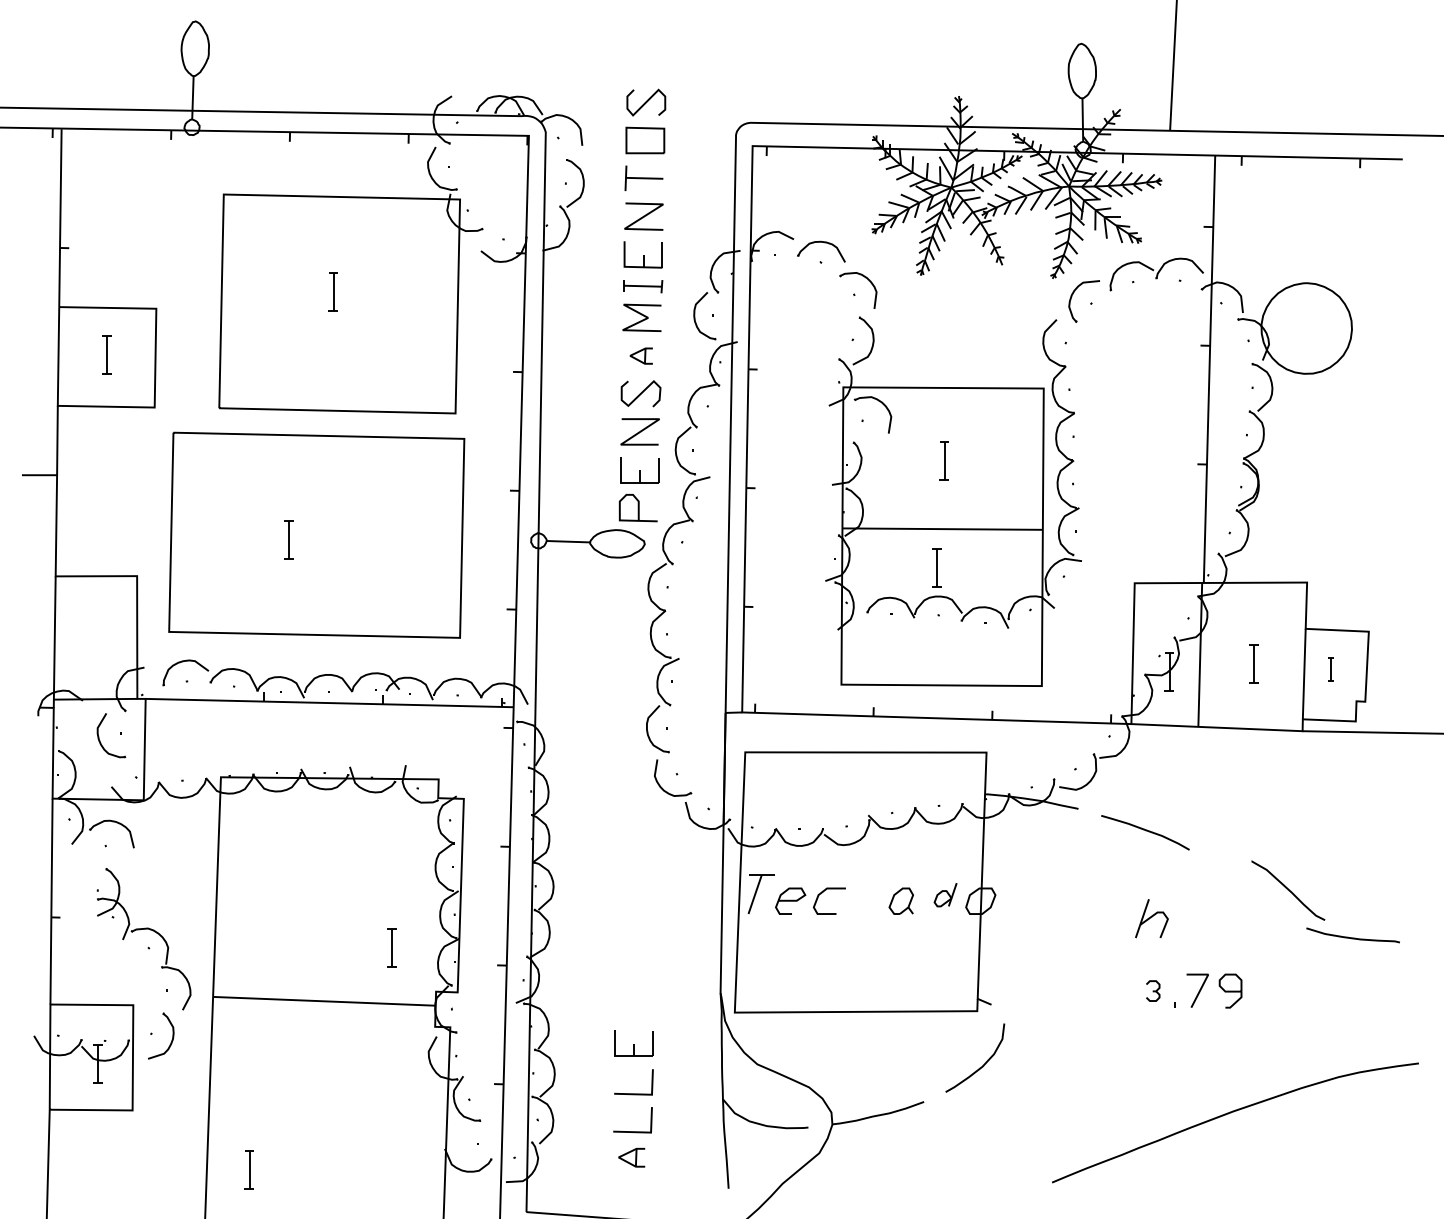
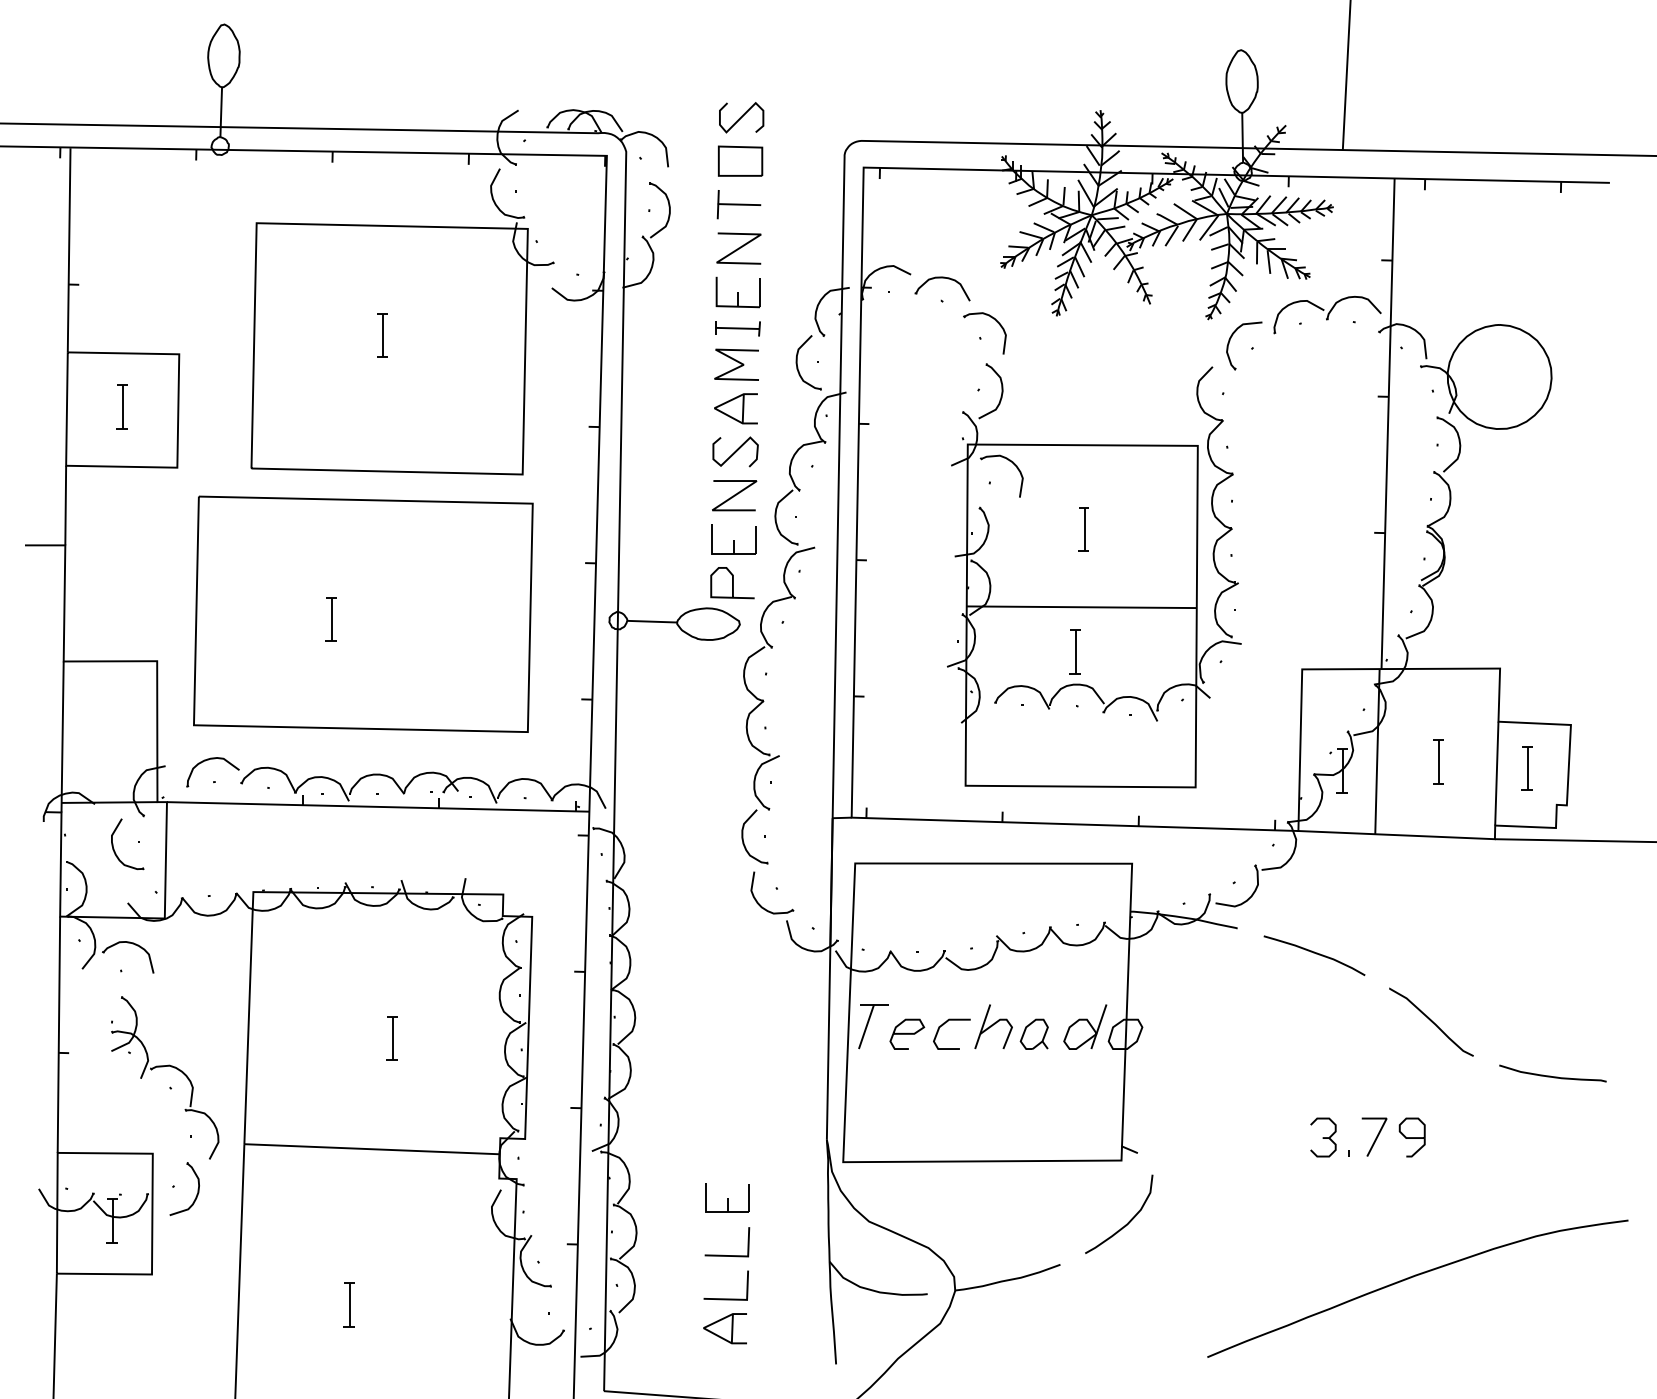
part: (641, 355) -> (736, 407), size x1.67
part: (1330, 669) -> (1526, 768), size x1.67
curve: (1288, 890) -> (1431, 1022), moved
part: (945, 894) -> (1085, 1026), size x1.67
part: (1151, 918) -> (993, 1026), moved
part: (391, 947) -> (391, 1038), moved
part: (1152, 990) -> (1322, 1136), size x1.67
part: (631, 1157) -> (724, 1328), size x1.43
part: (248, 1169) -> (348, 1304), moved

